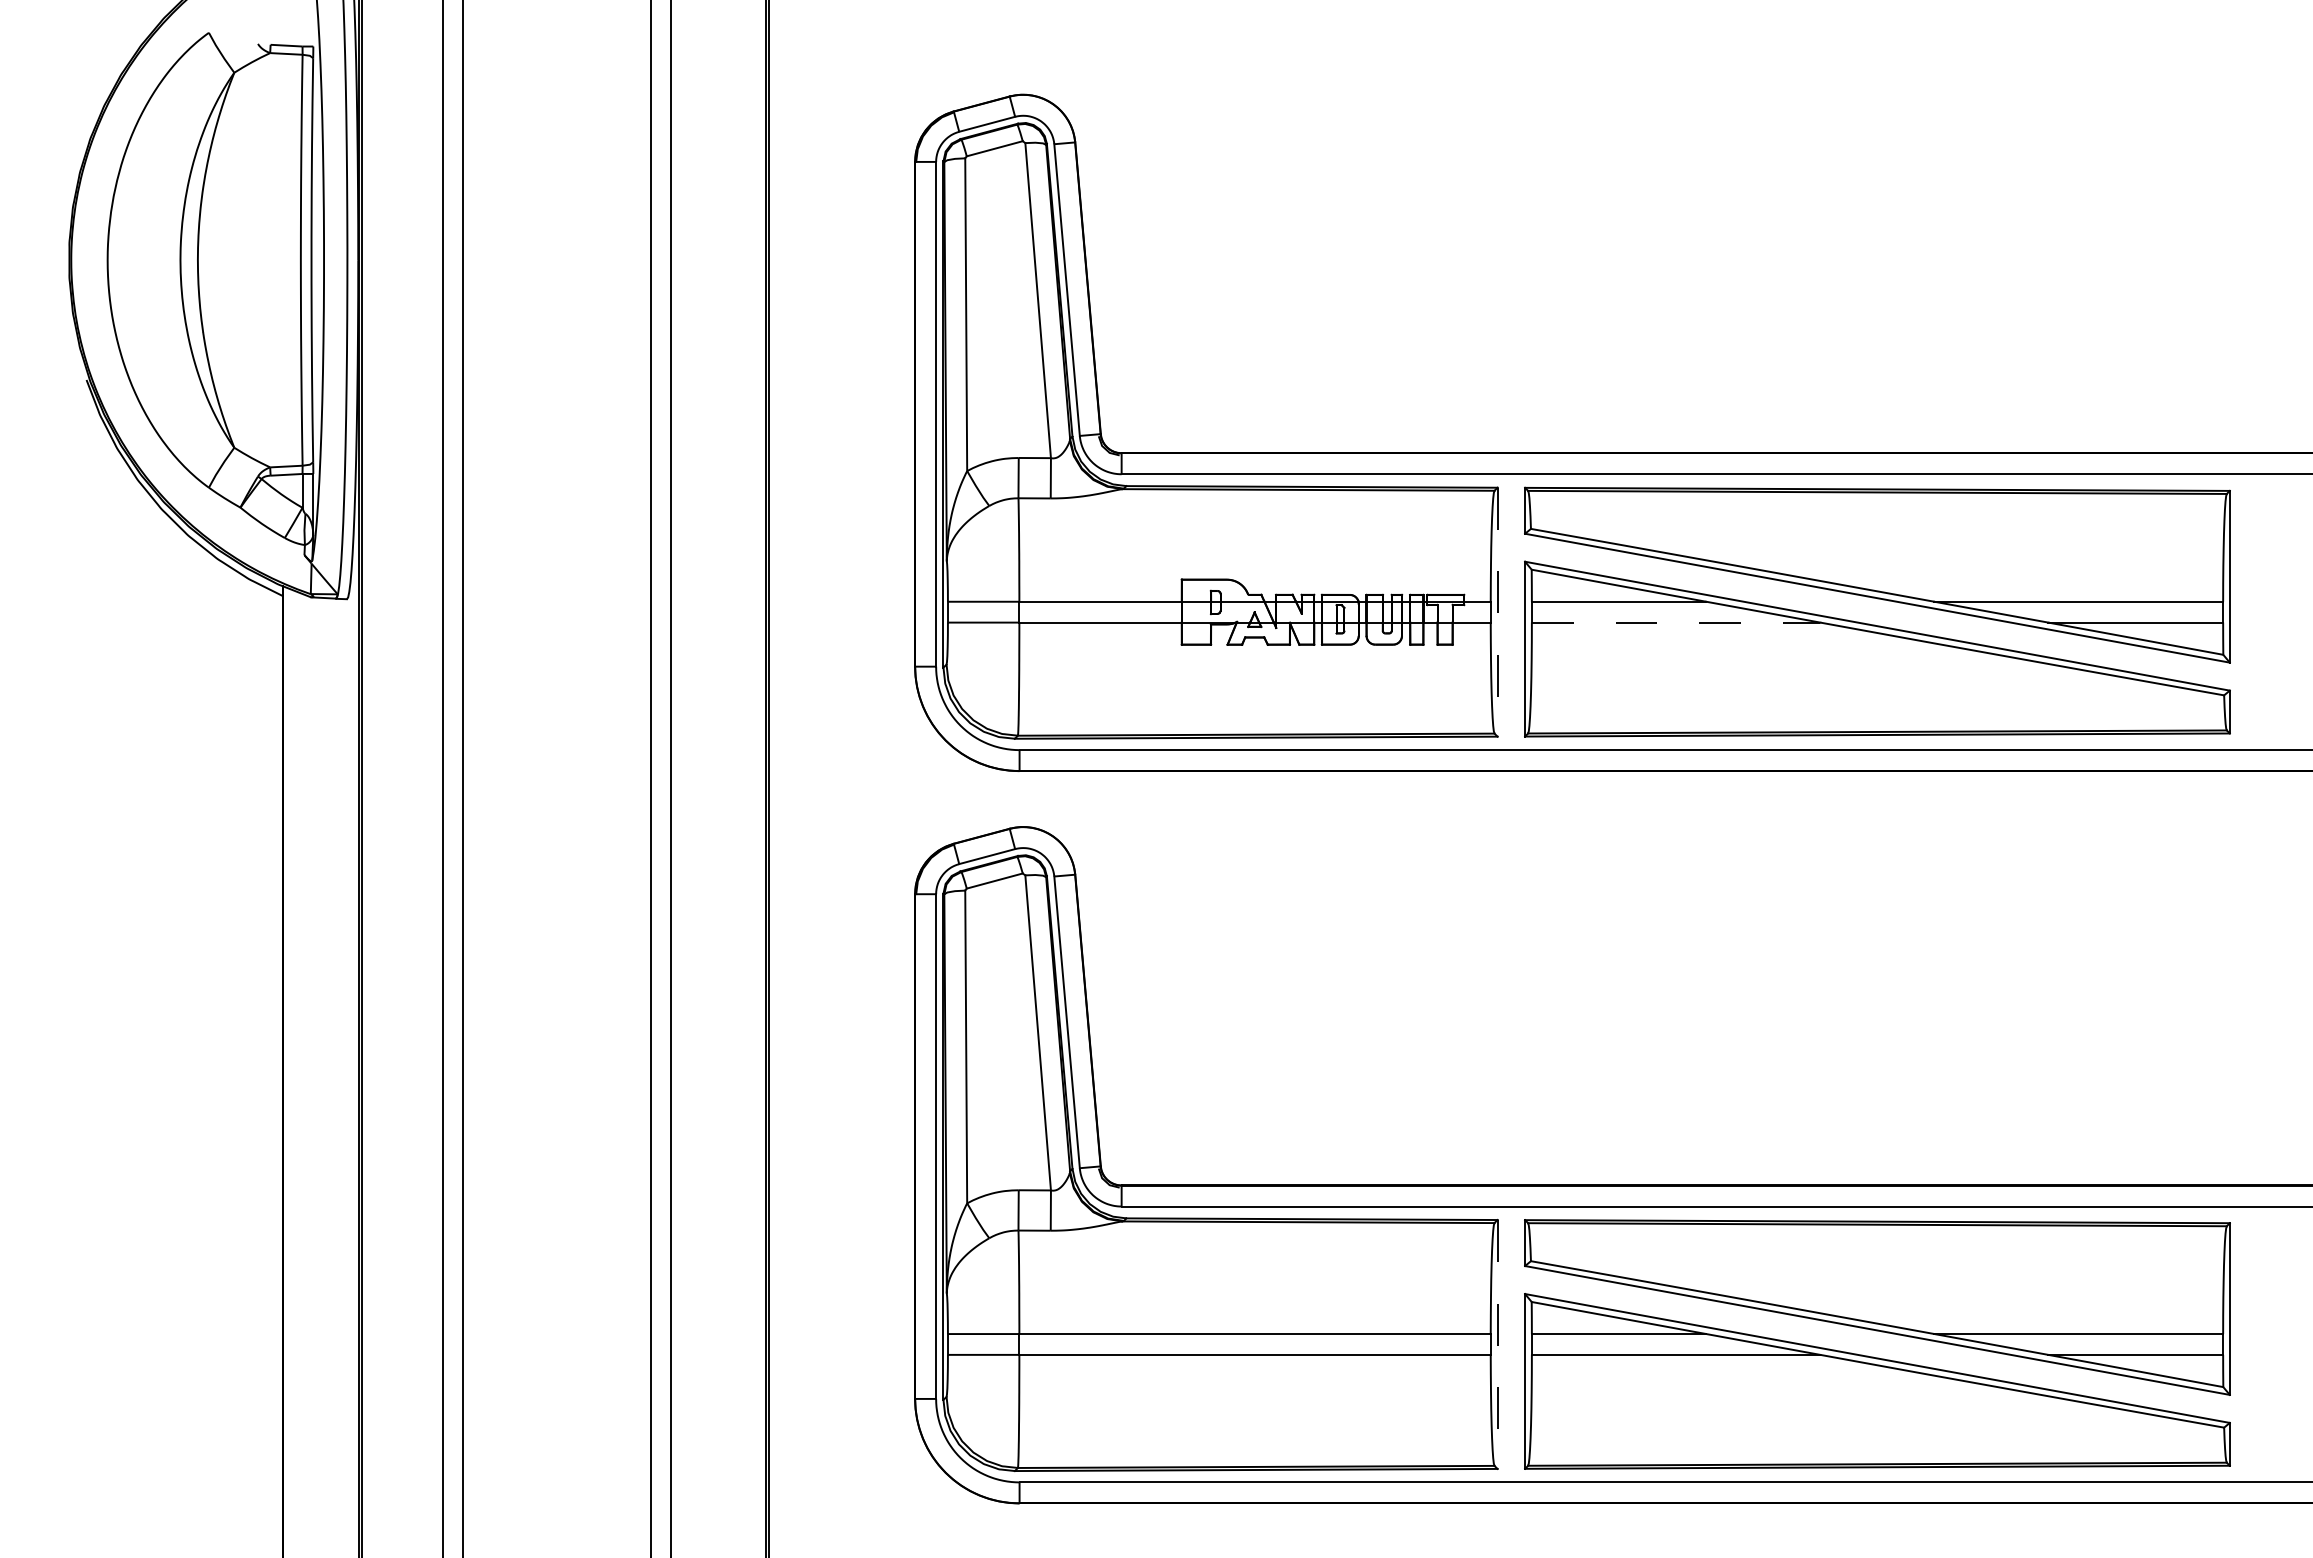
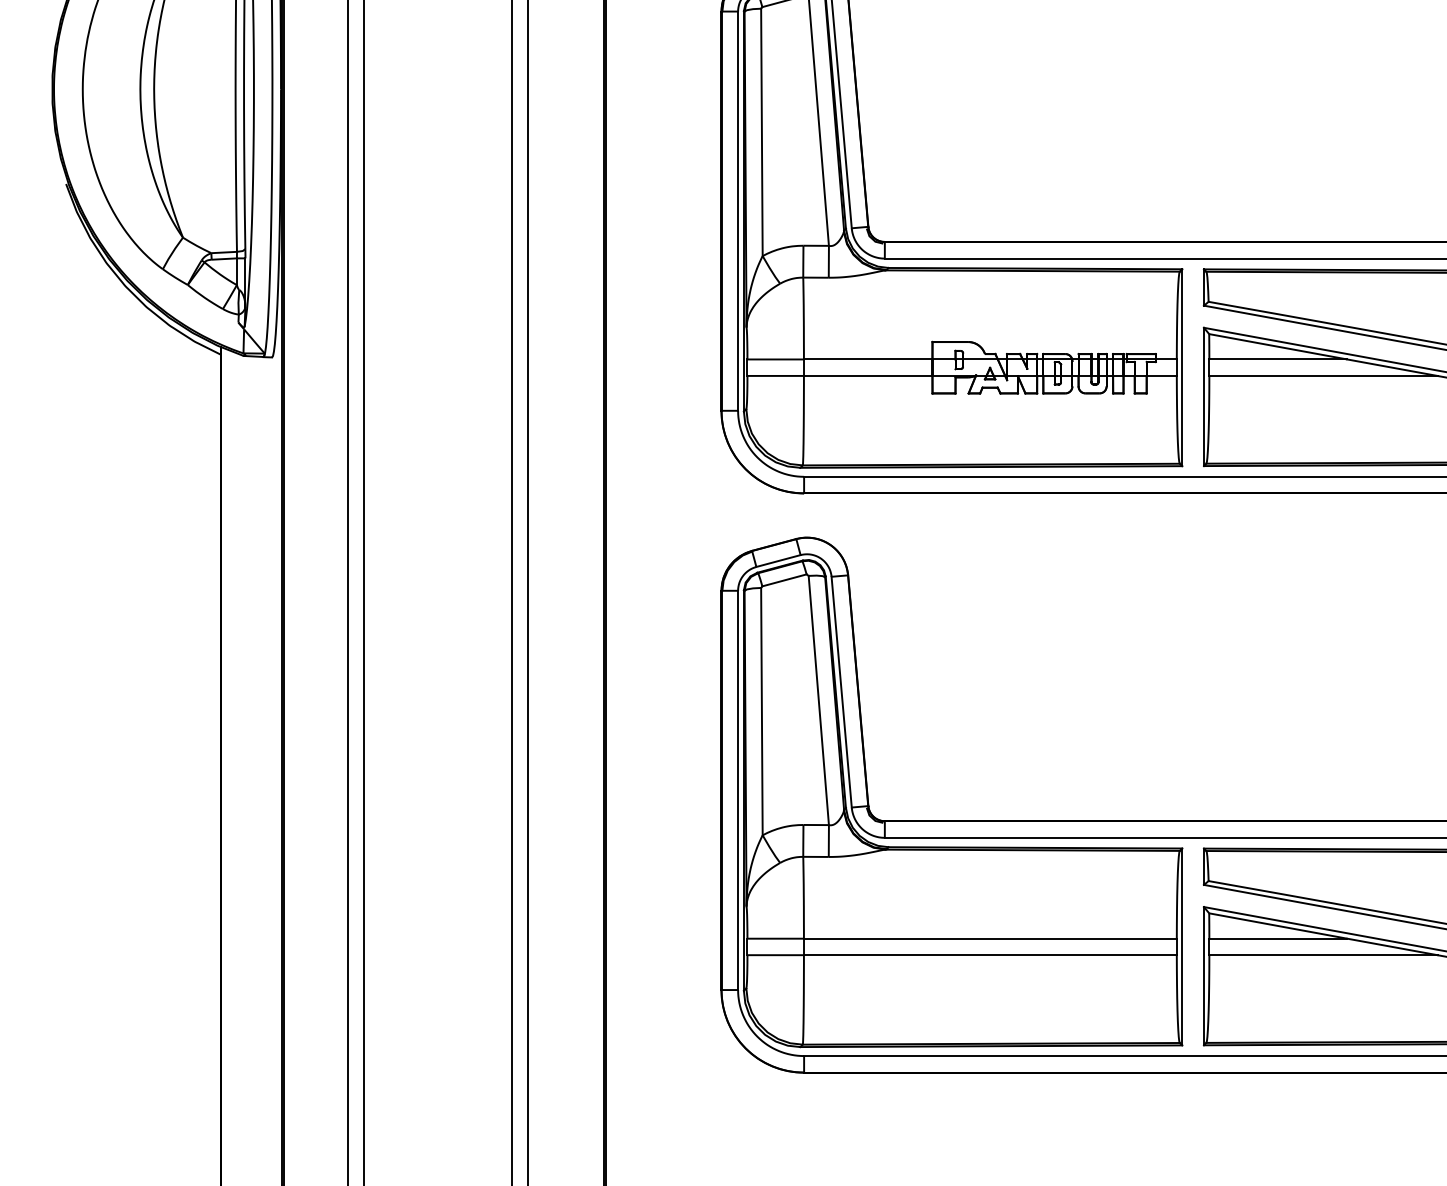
line: (1497, 612) -> (1182, 367), dashed -> solid
line: (1676, 622) -> (1323, 375), dashed -> solid
line: (1497, 1344) -> (1182, 946), dashed -> solid

